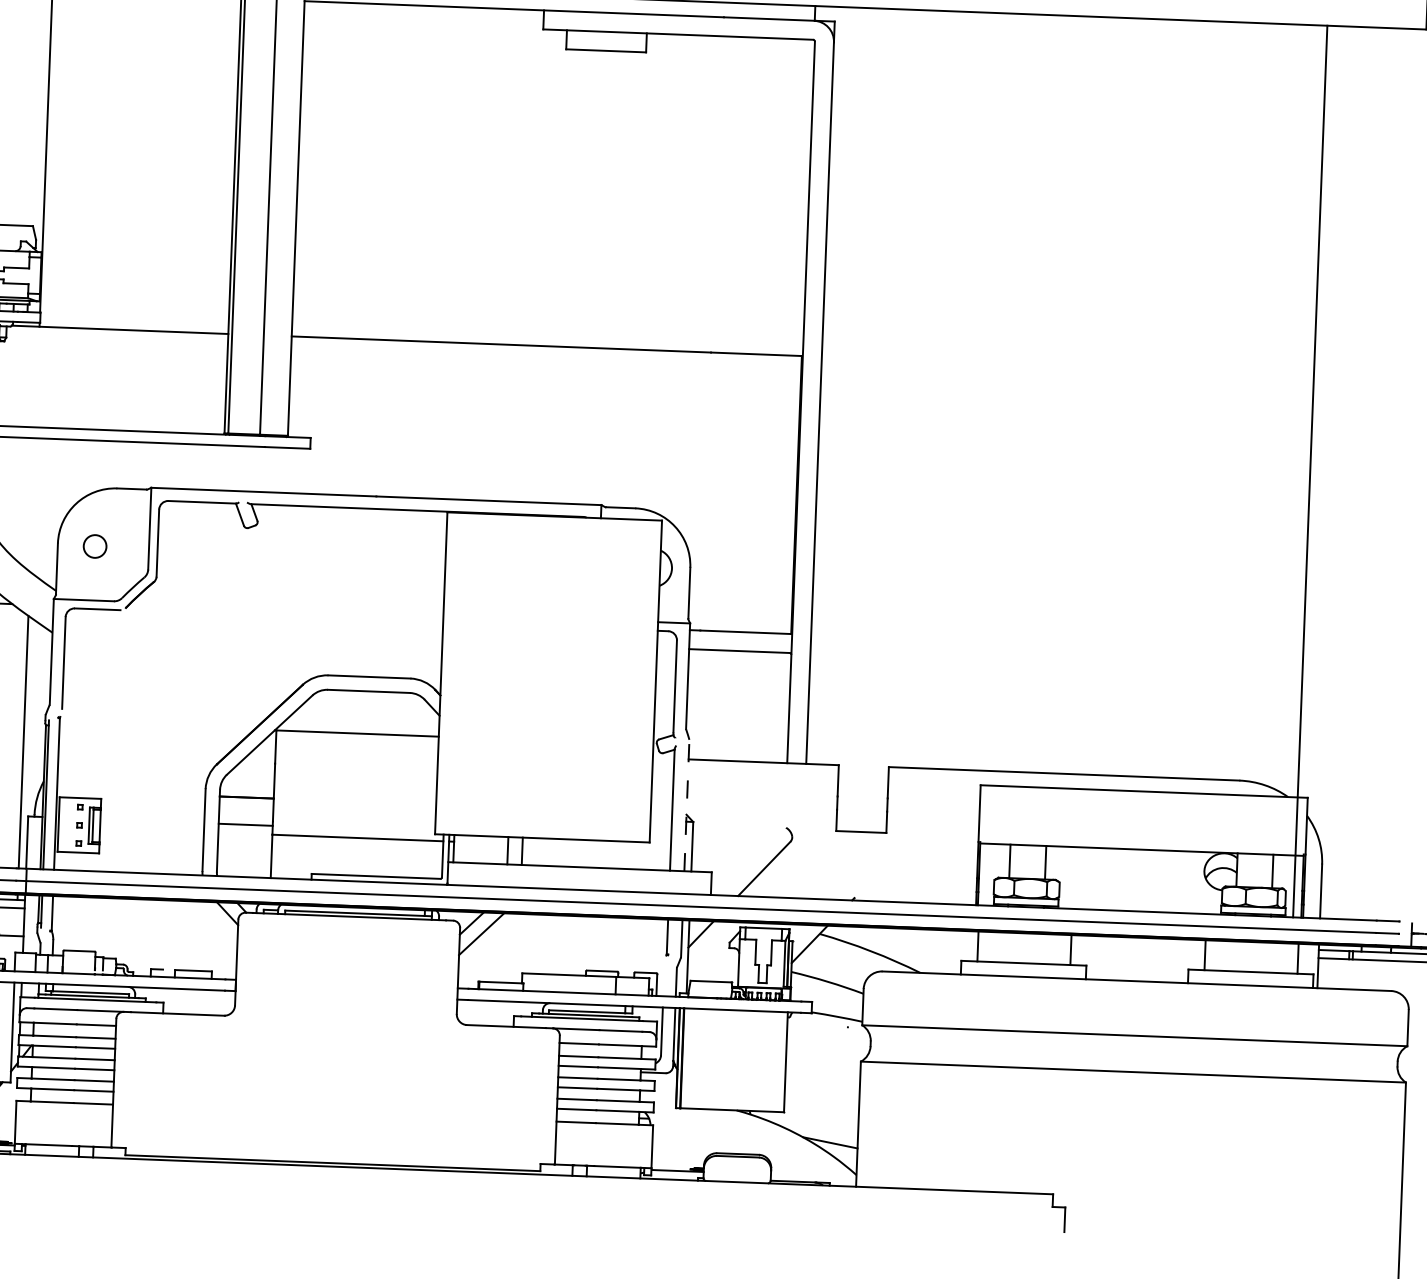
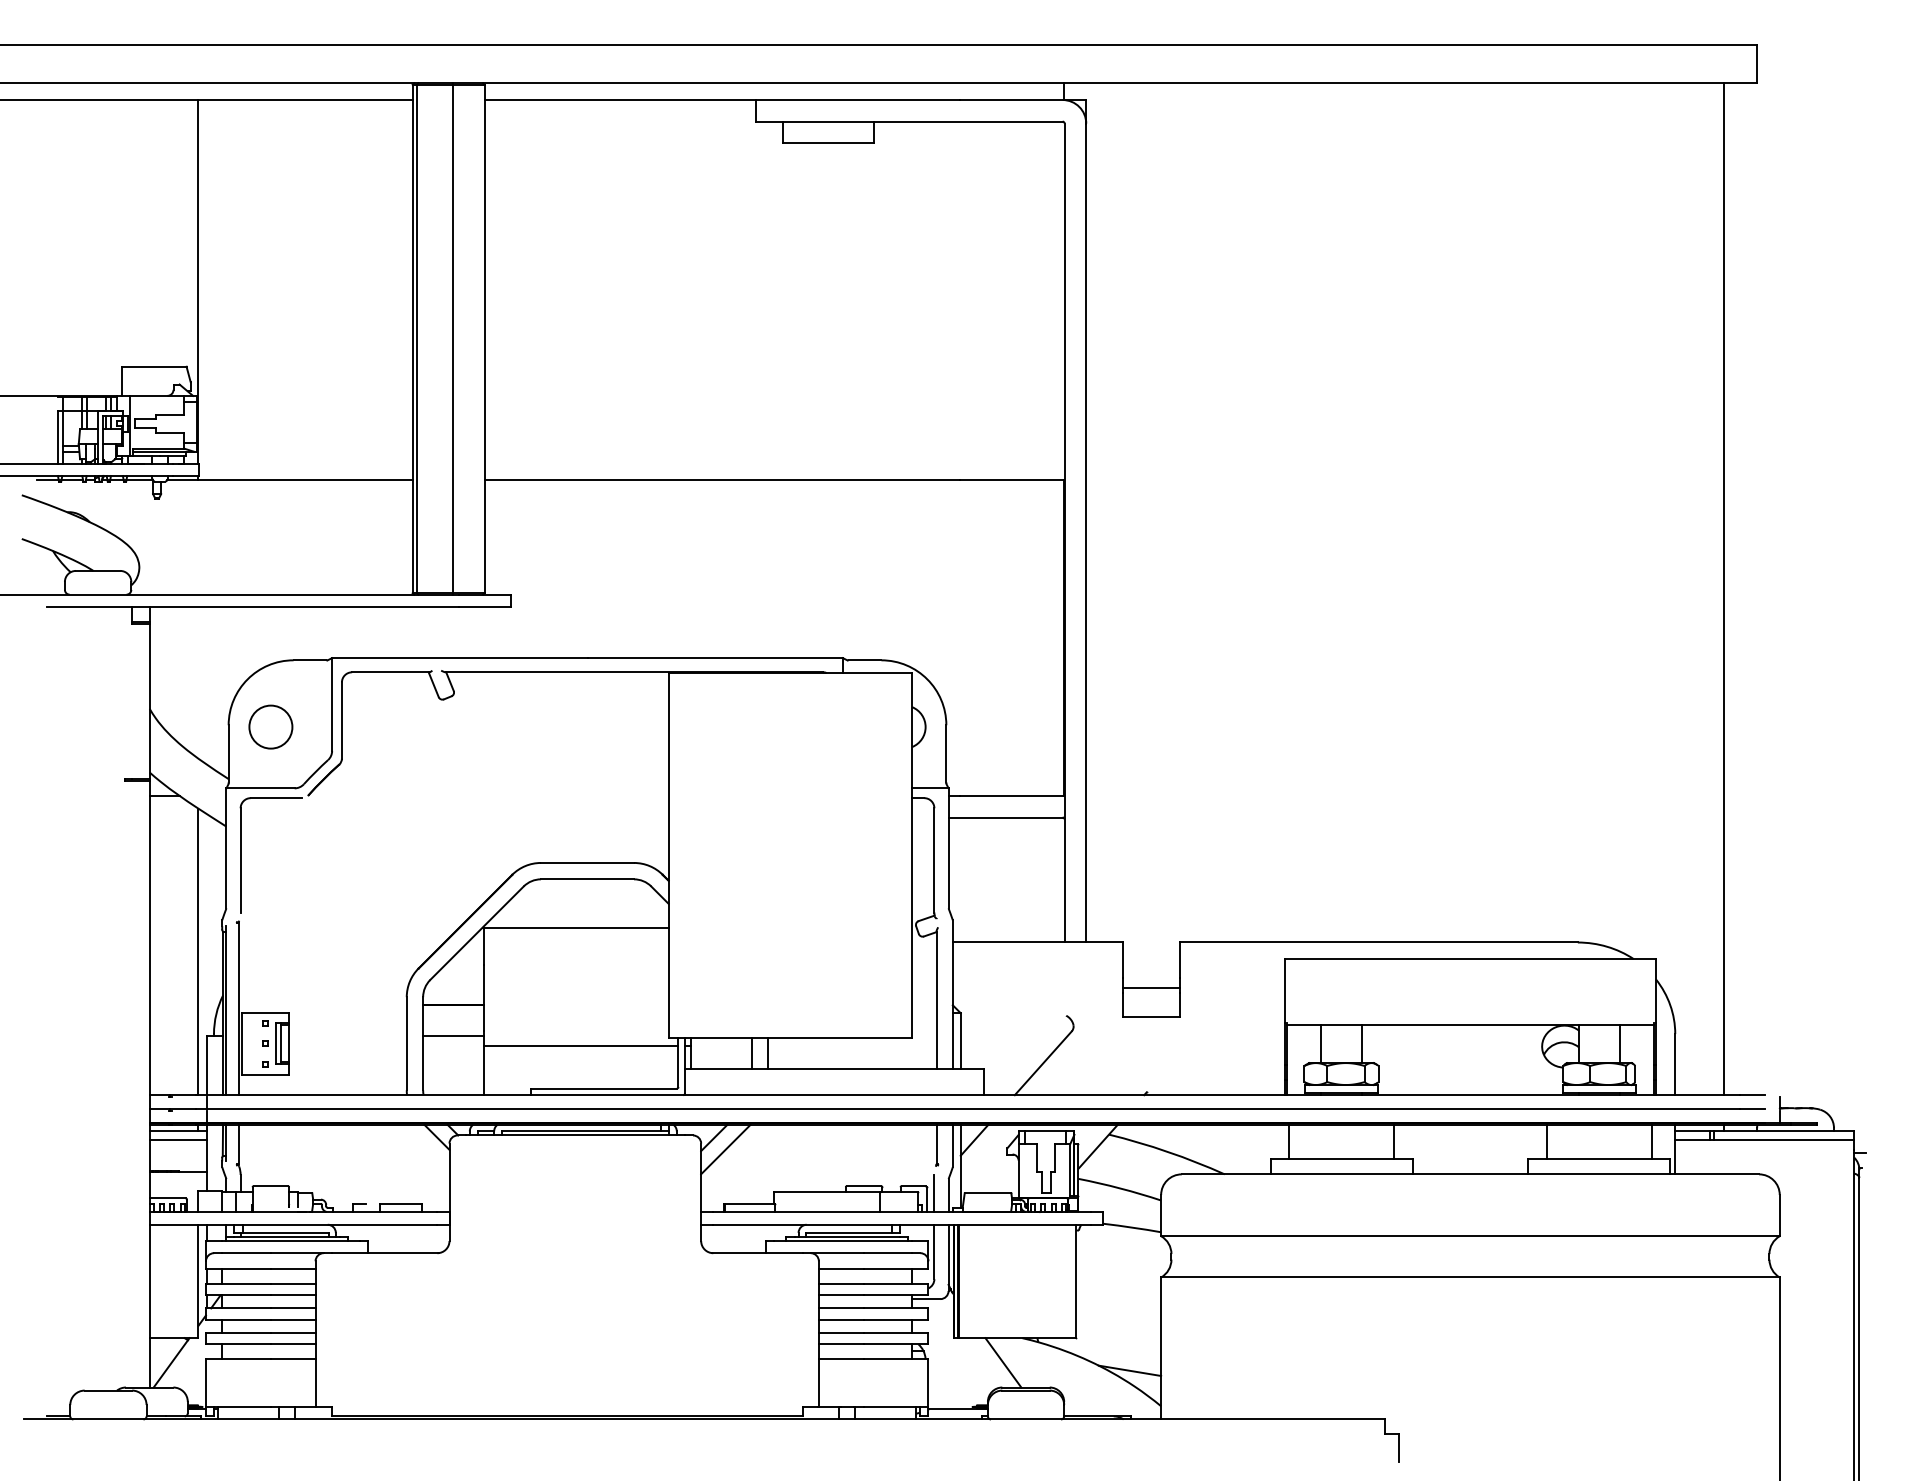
line: (1310, 471) -> (1723, 589), moved
circle: (94, 545) -> (270, 726), size x1.67
line: (686, 805) -> (952, 994), dashed -> solid
line: (862, 805) -> (1151, 987), added
line: (664, 979) -> (934, 1192), added
line: (719, 1131) -> (1003, 1362), added

